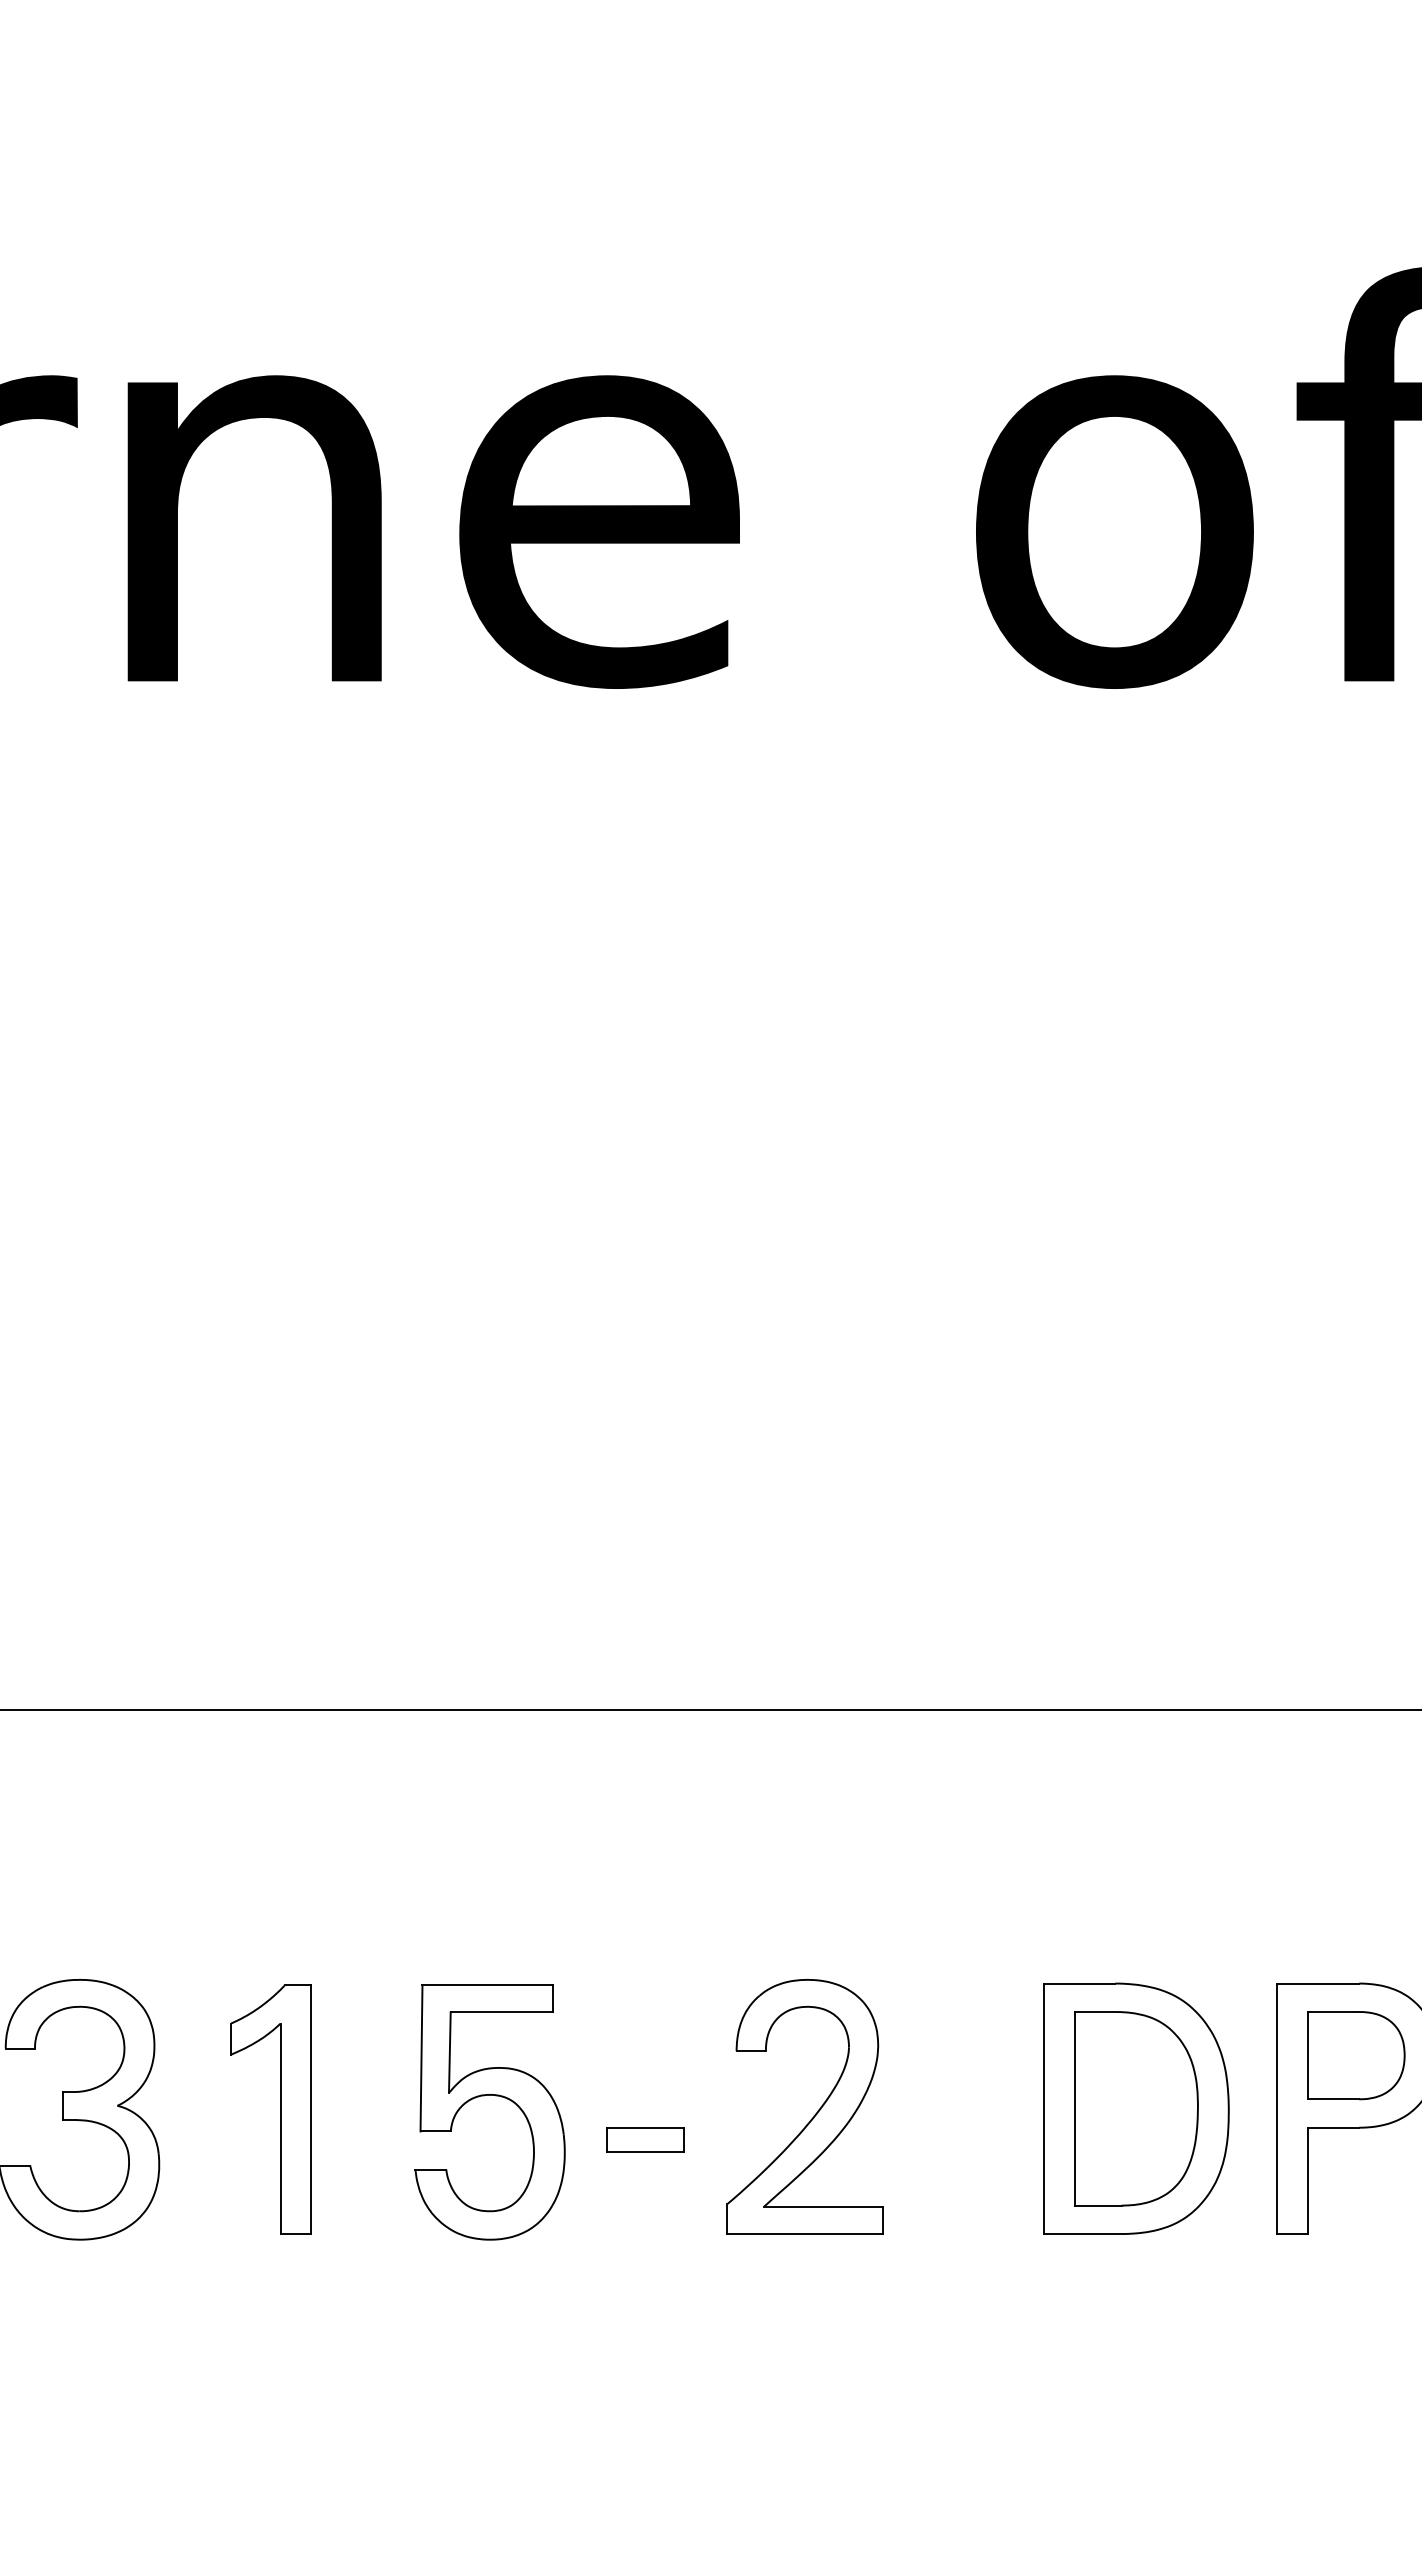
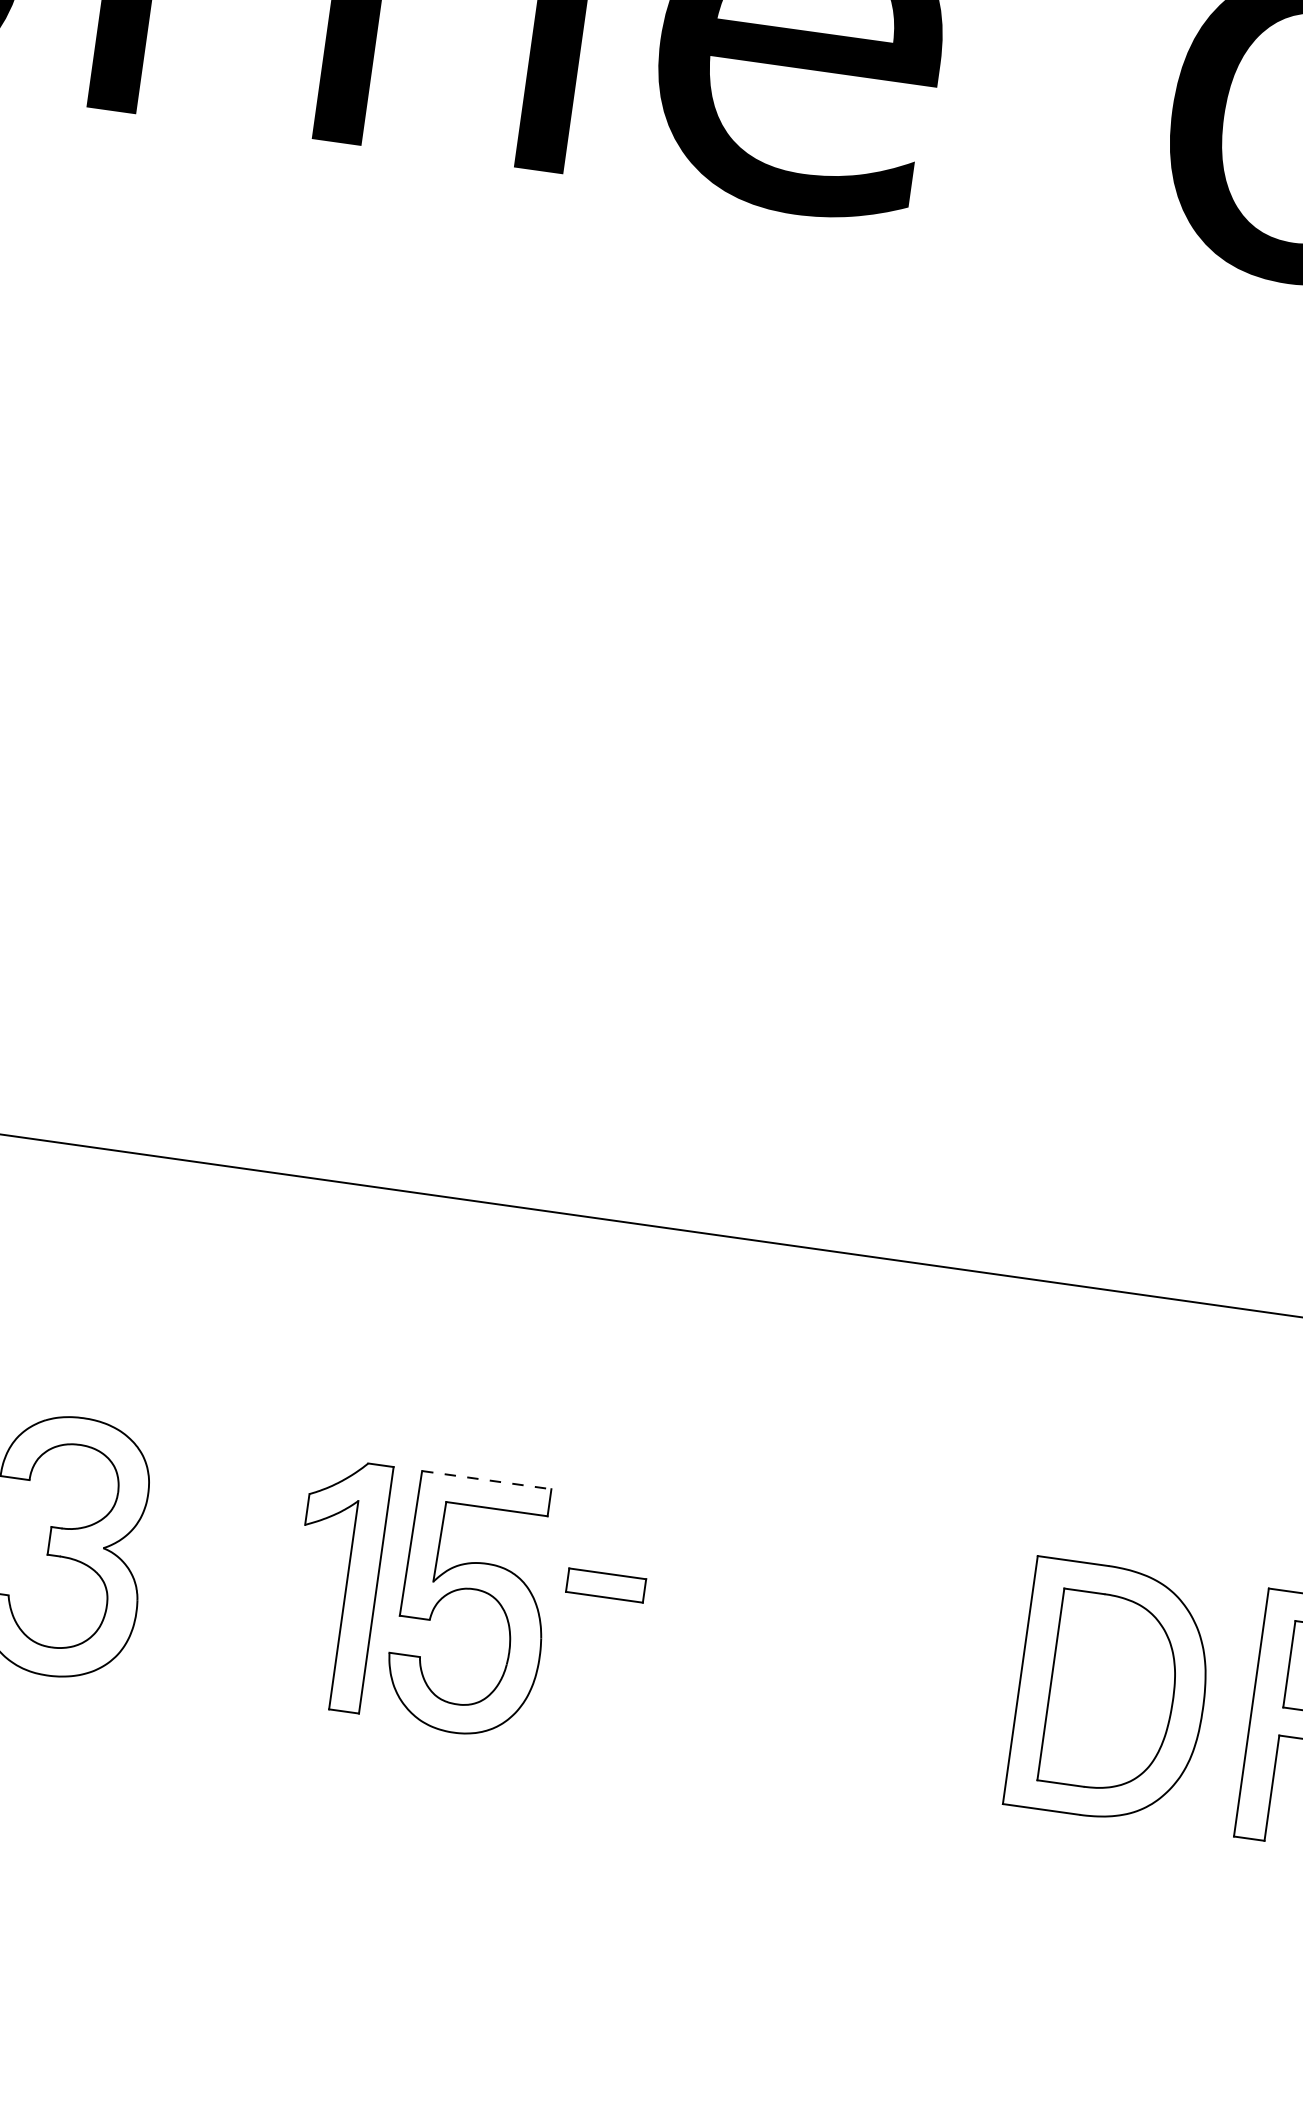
line: (488, 1985) -> (487, 1480), solid -> dashed
part: (280, 2109) -> (346, 1586), moved
part: (814, 2114) -> (792, 1653), removed
part: (645, 2139) -> (606, 1585), moved

